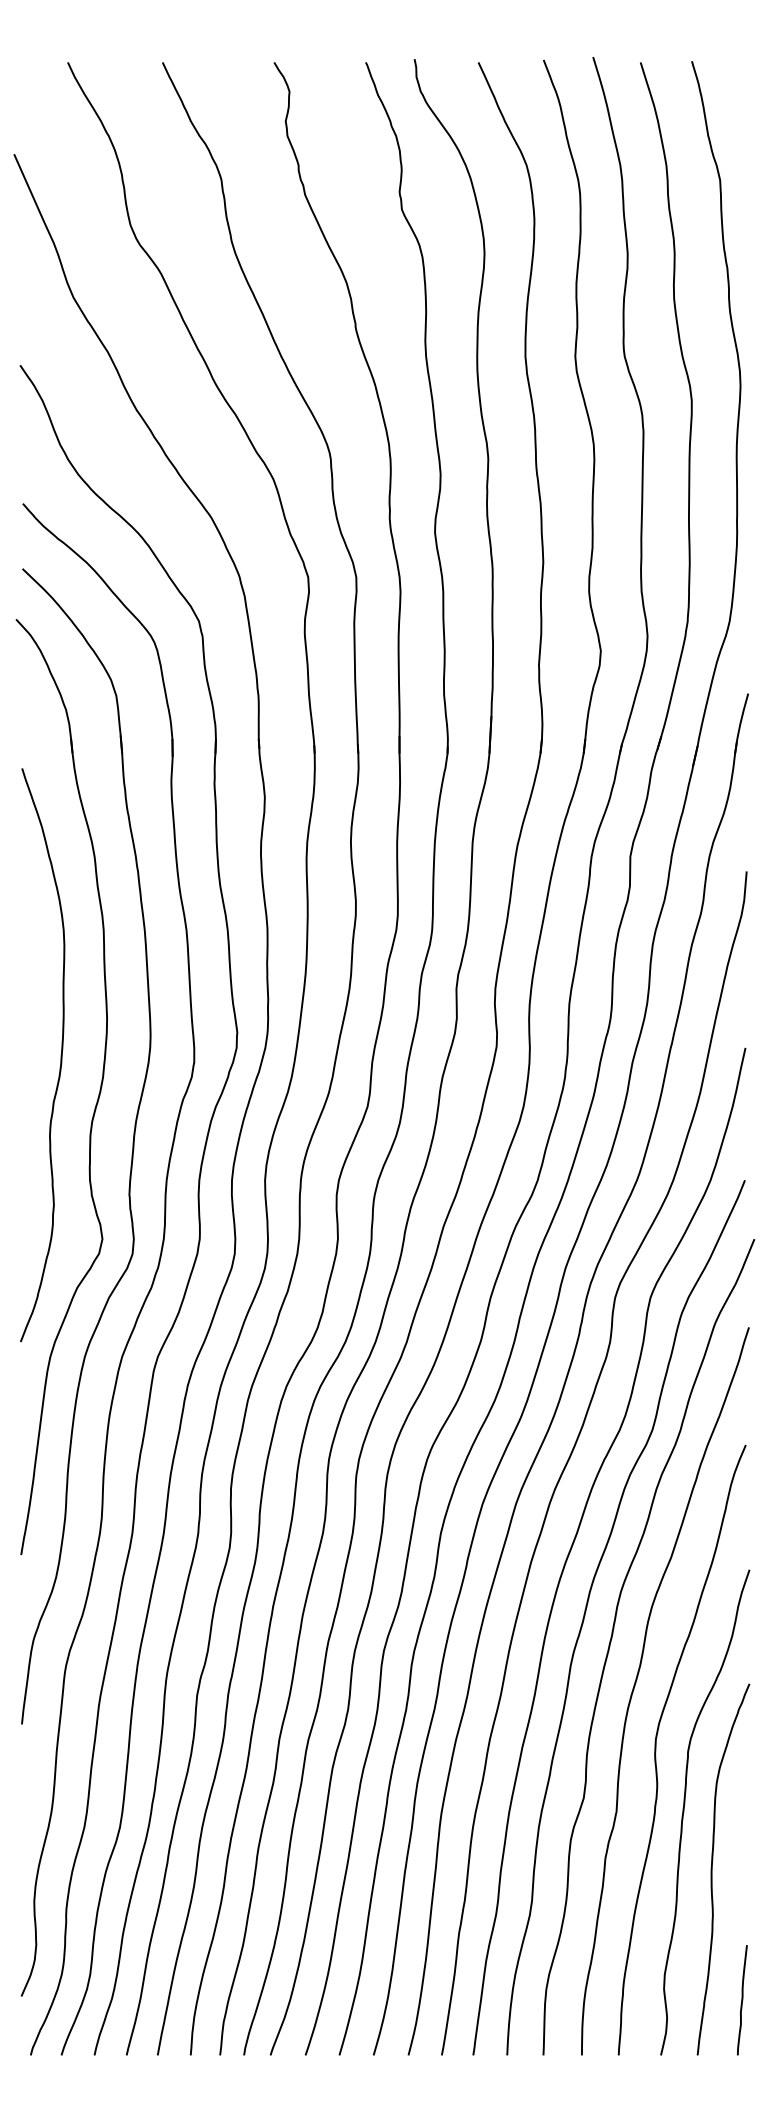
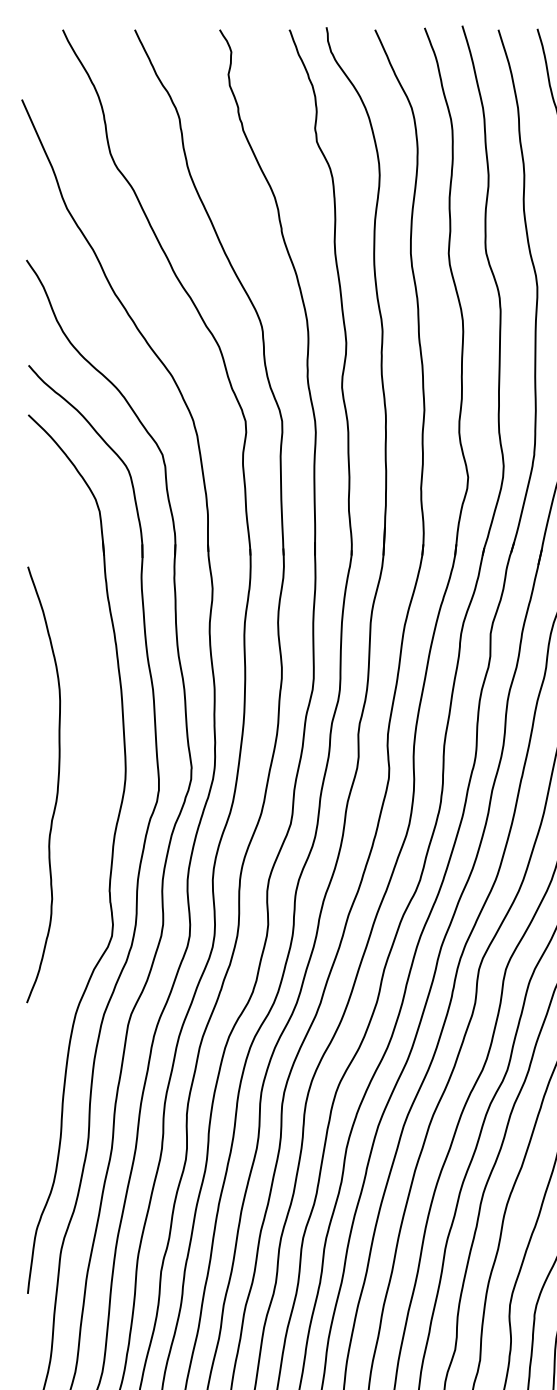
part: (97, 1097) -> (85, 817), removed

